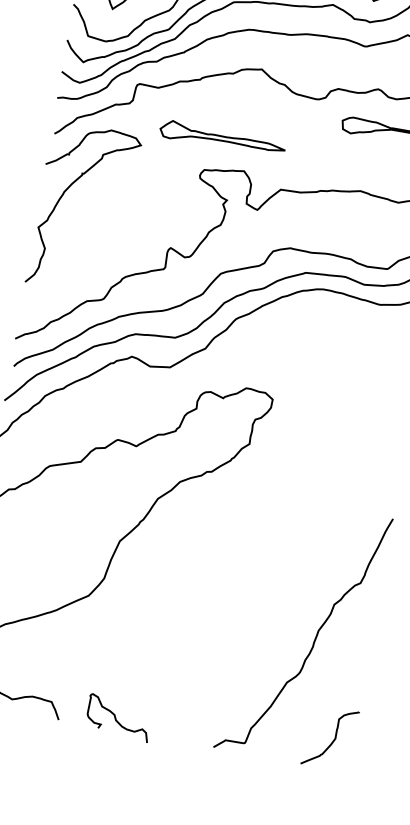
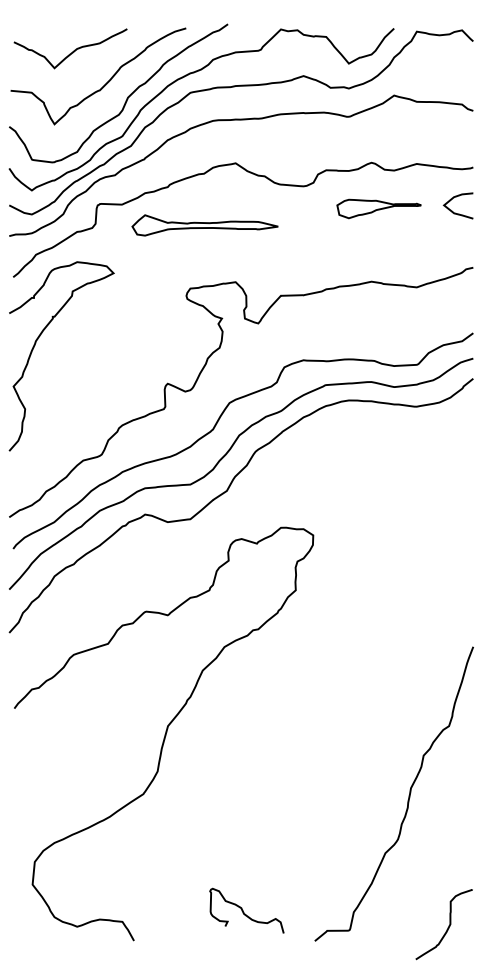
part: (222, 138) -> (204, 225), moved
curve: (116, 719) -> (244, 912), moved
curve: (332, 740) -> (447, 927), moved

